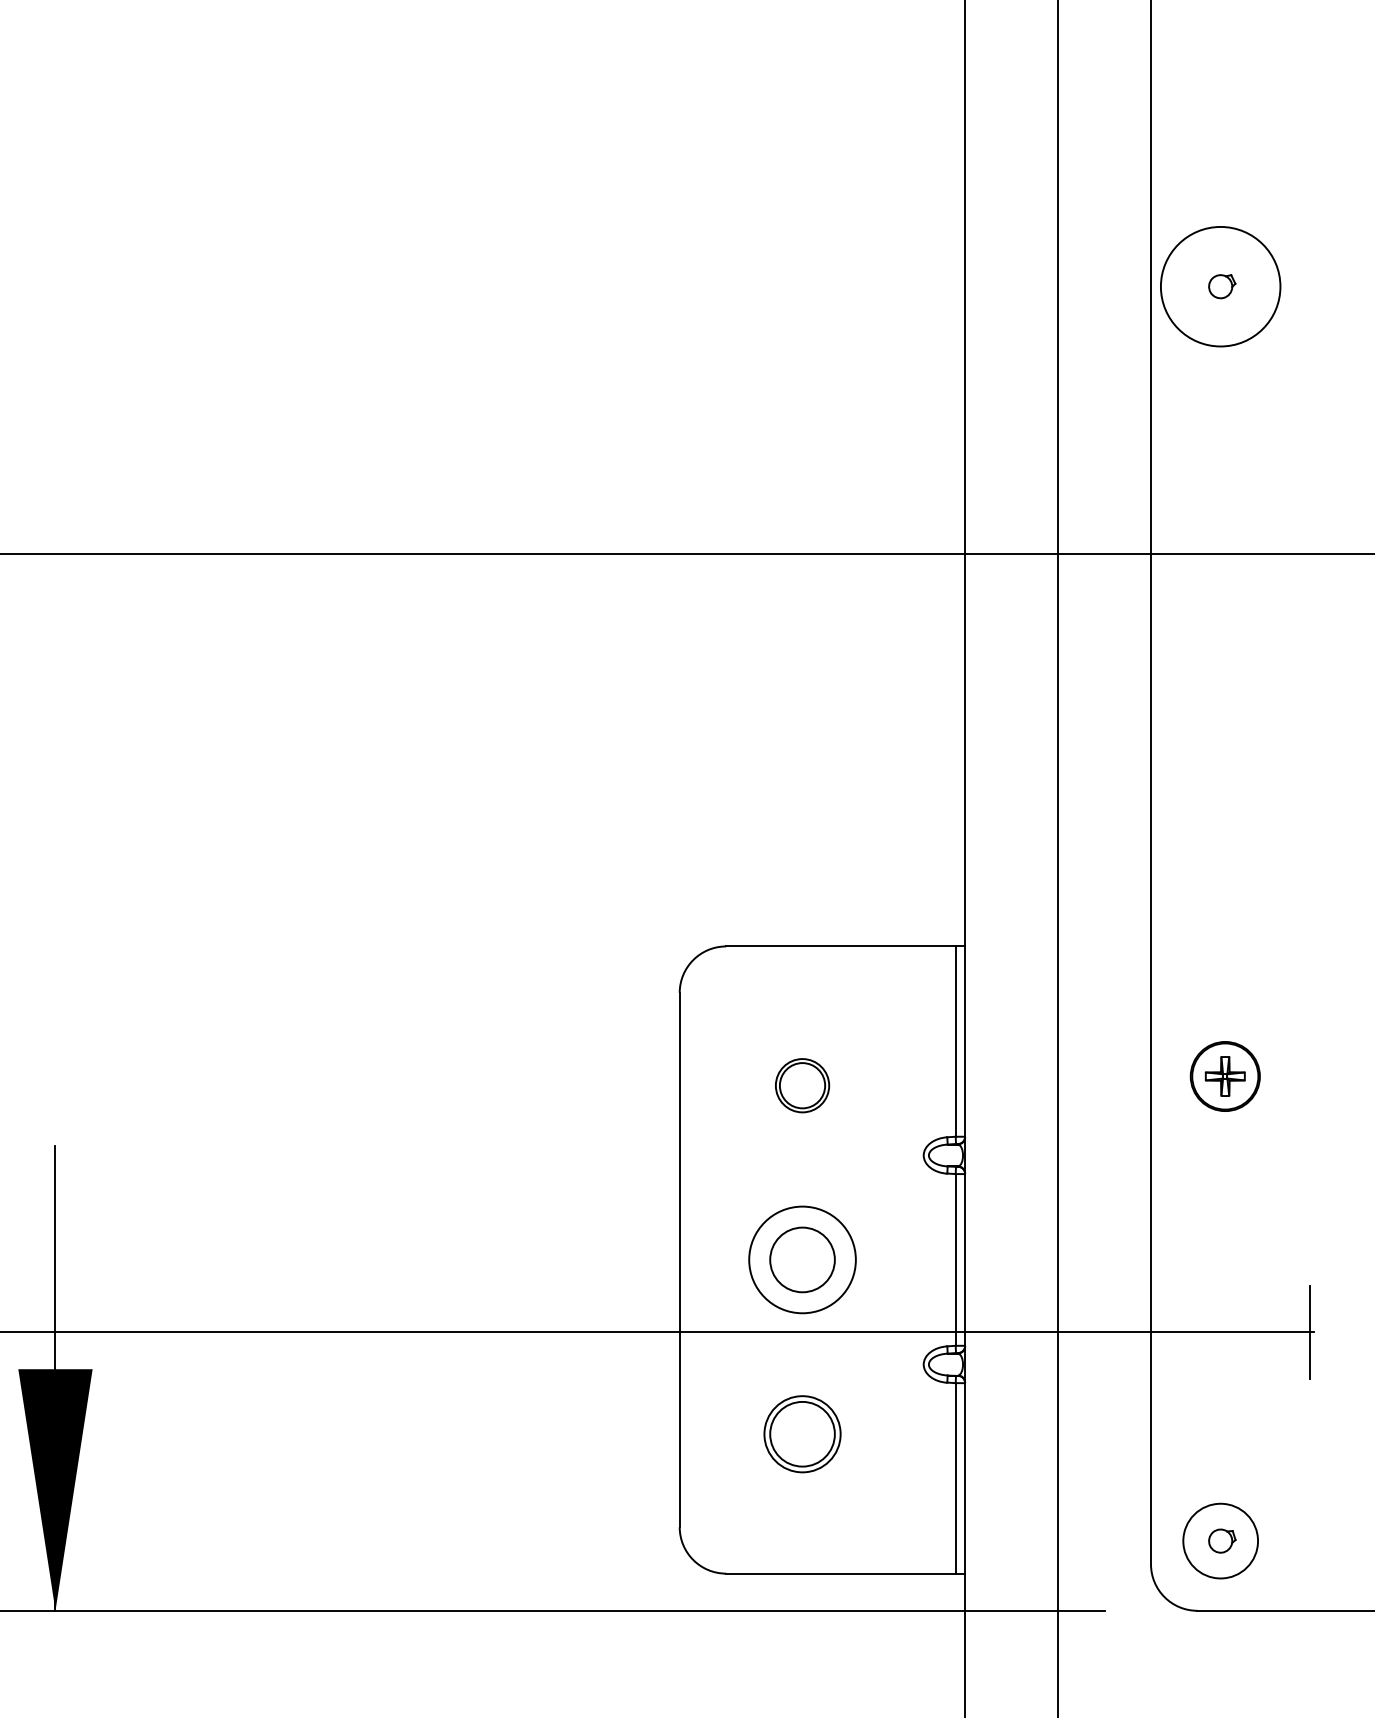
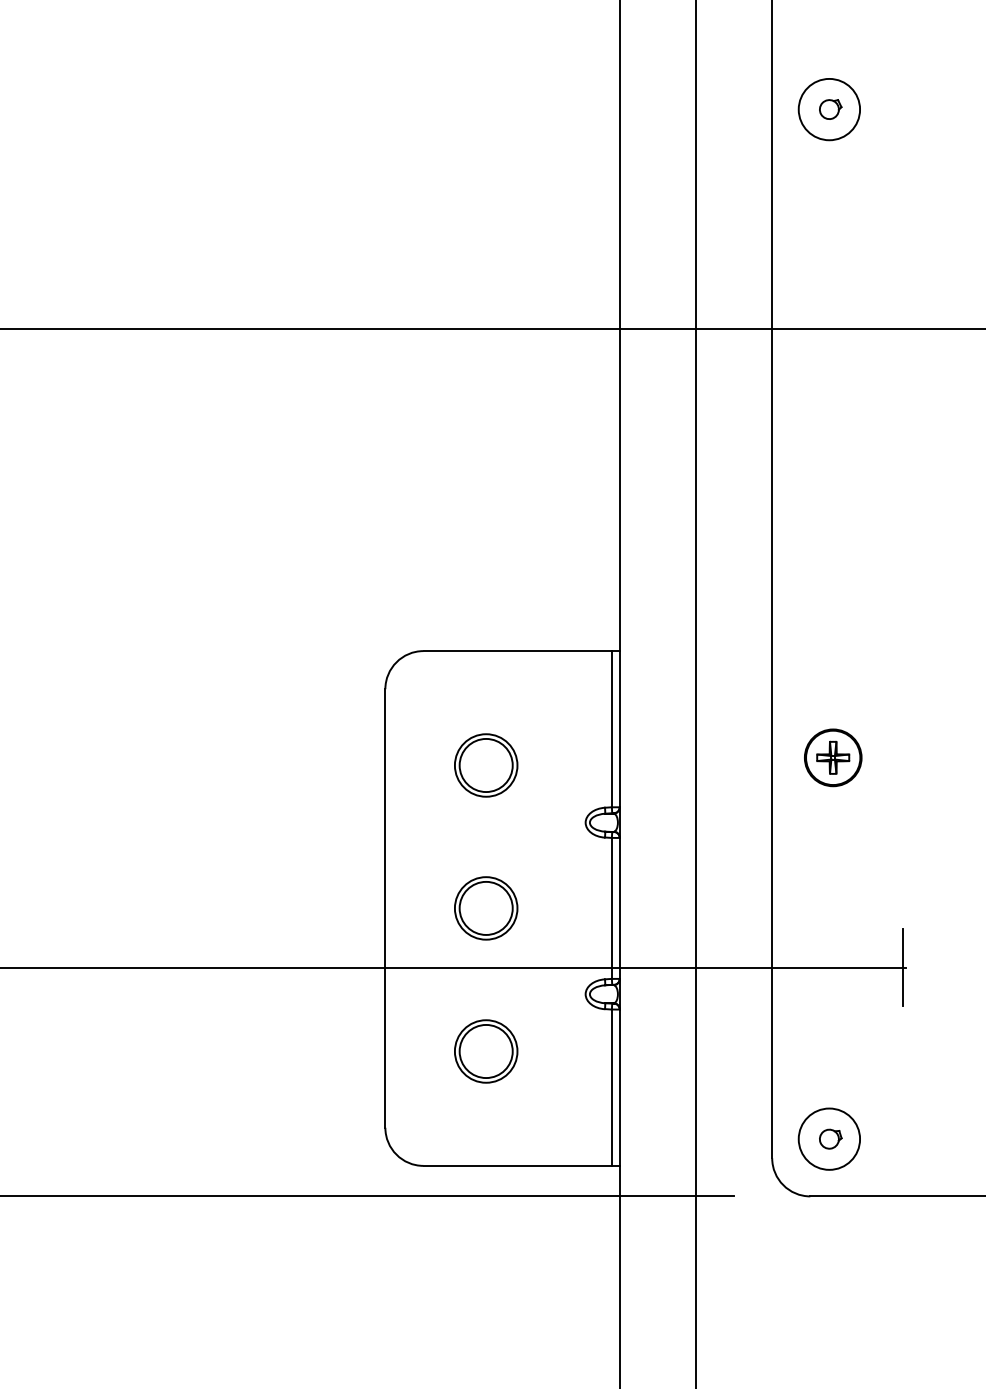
circle: (1220, 286) -> (829, 109), size x0.62
part: (802, 1085) -> (486, 765), size x1.43
circle: (802, 1259) -> (486, 908), size x0.71

